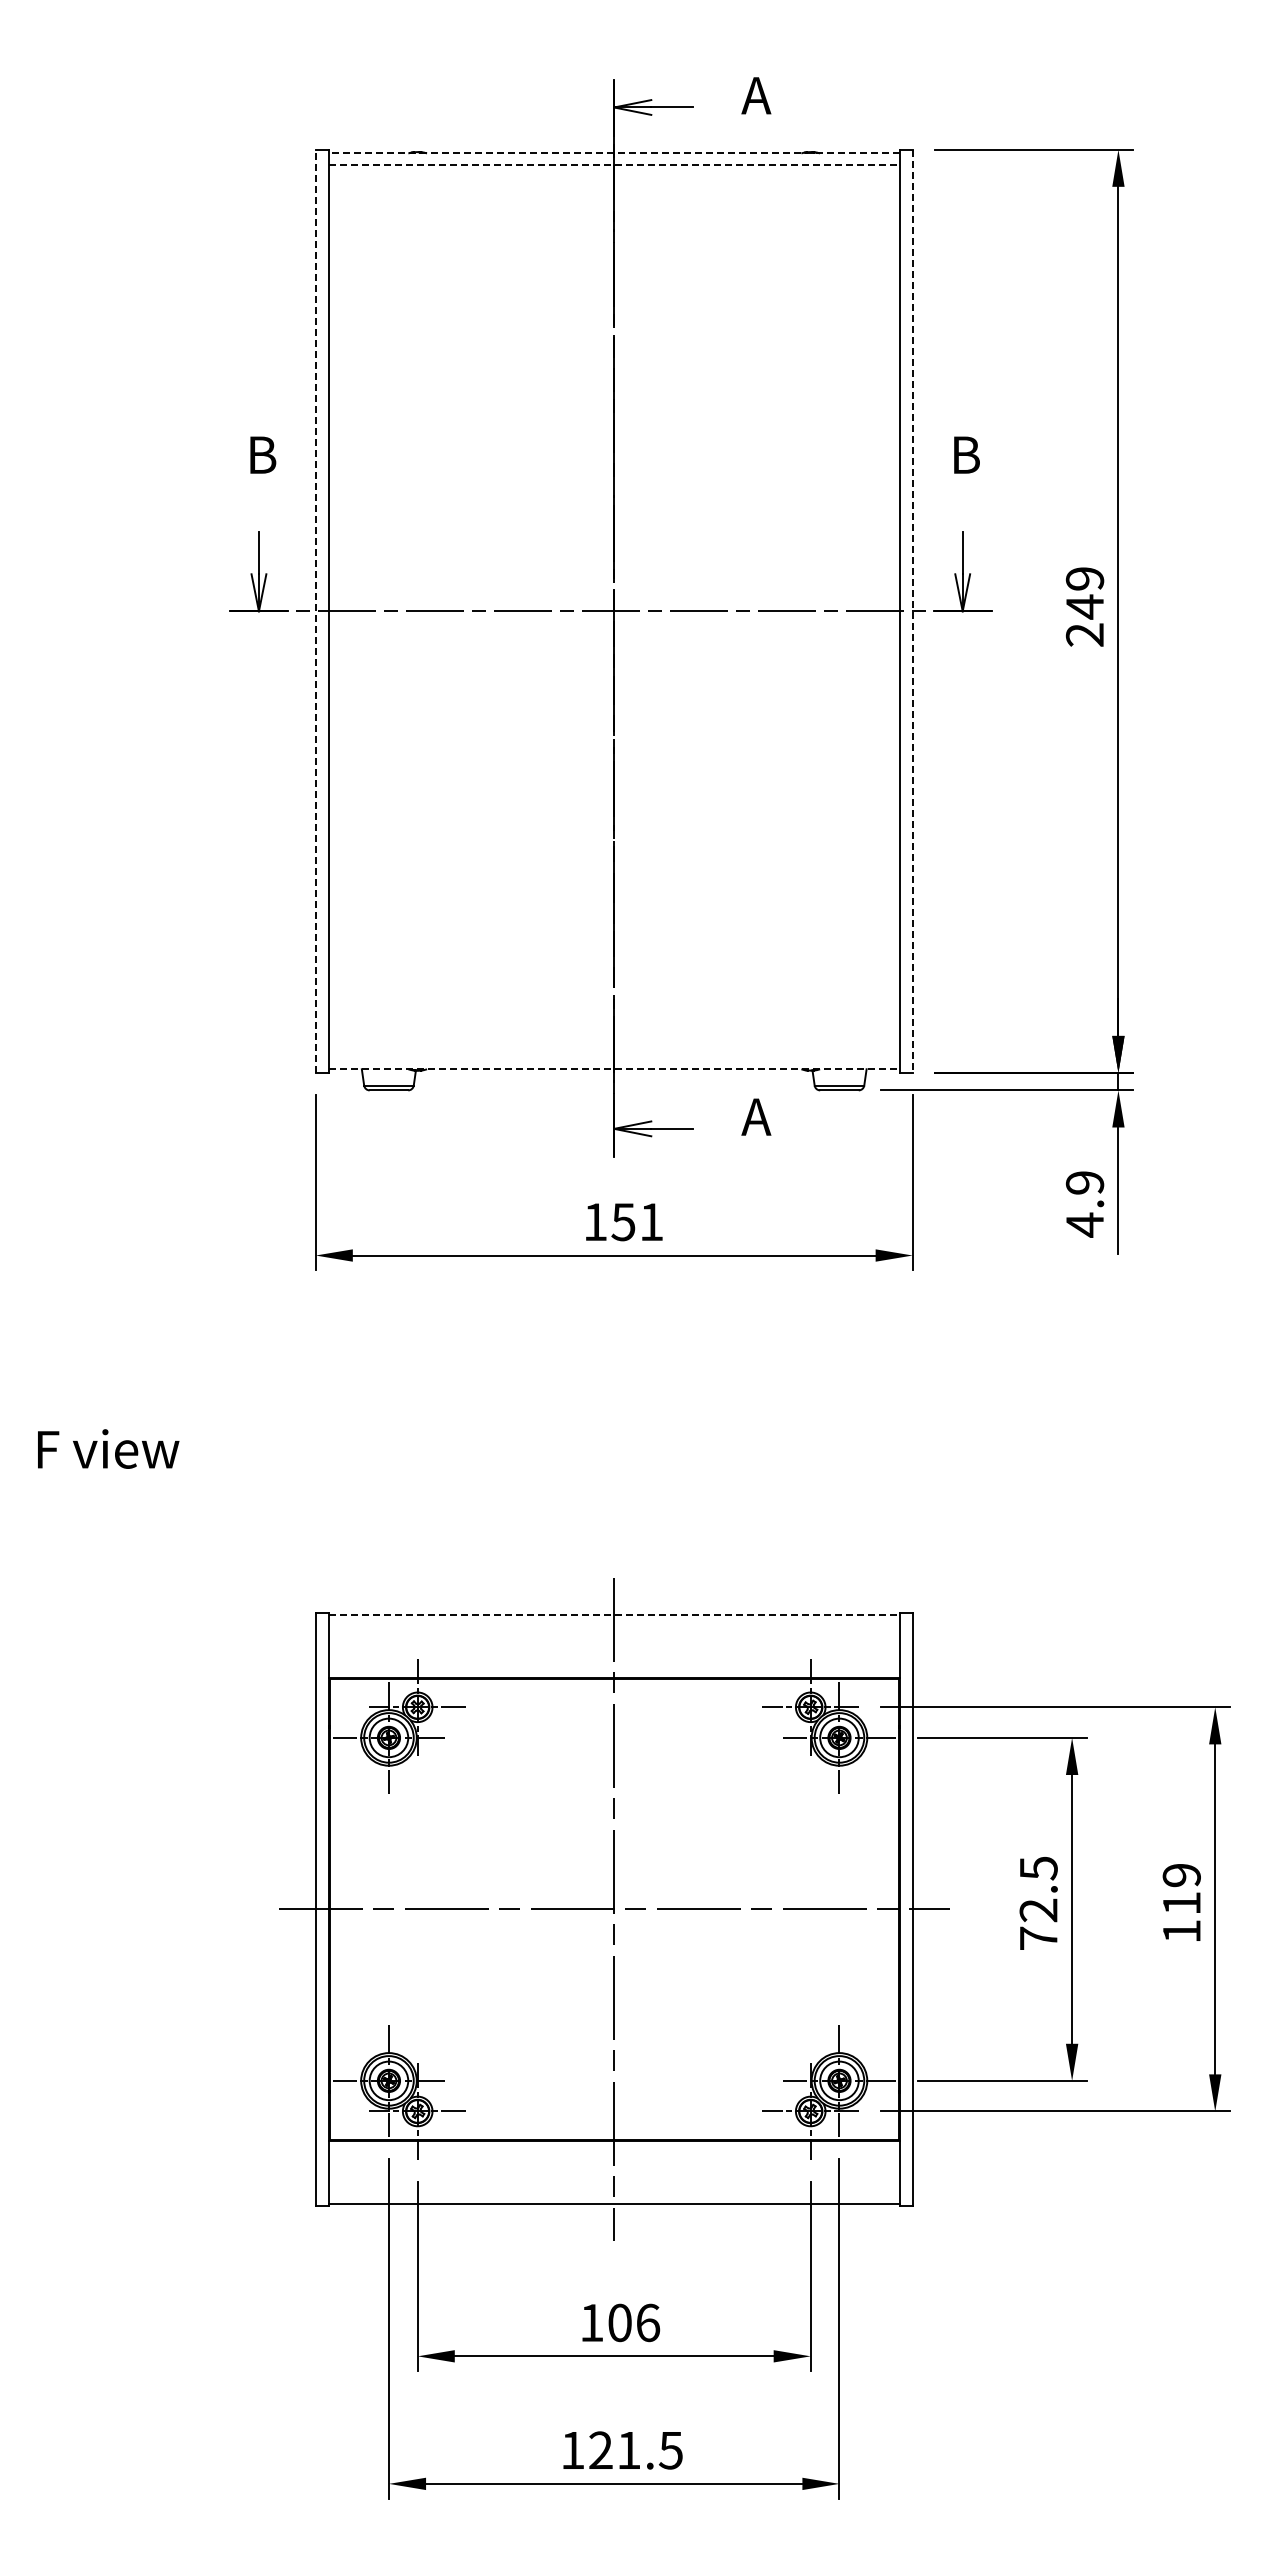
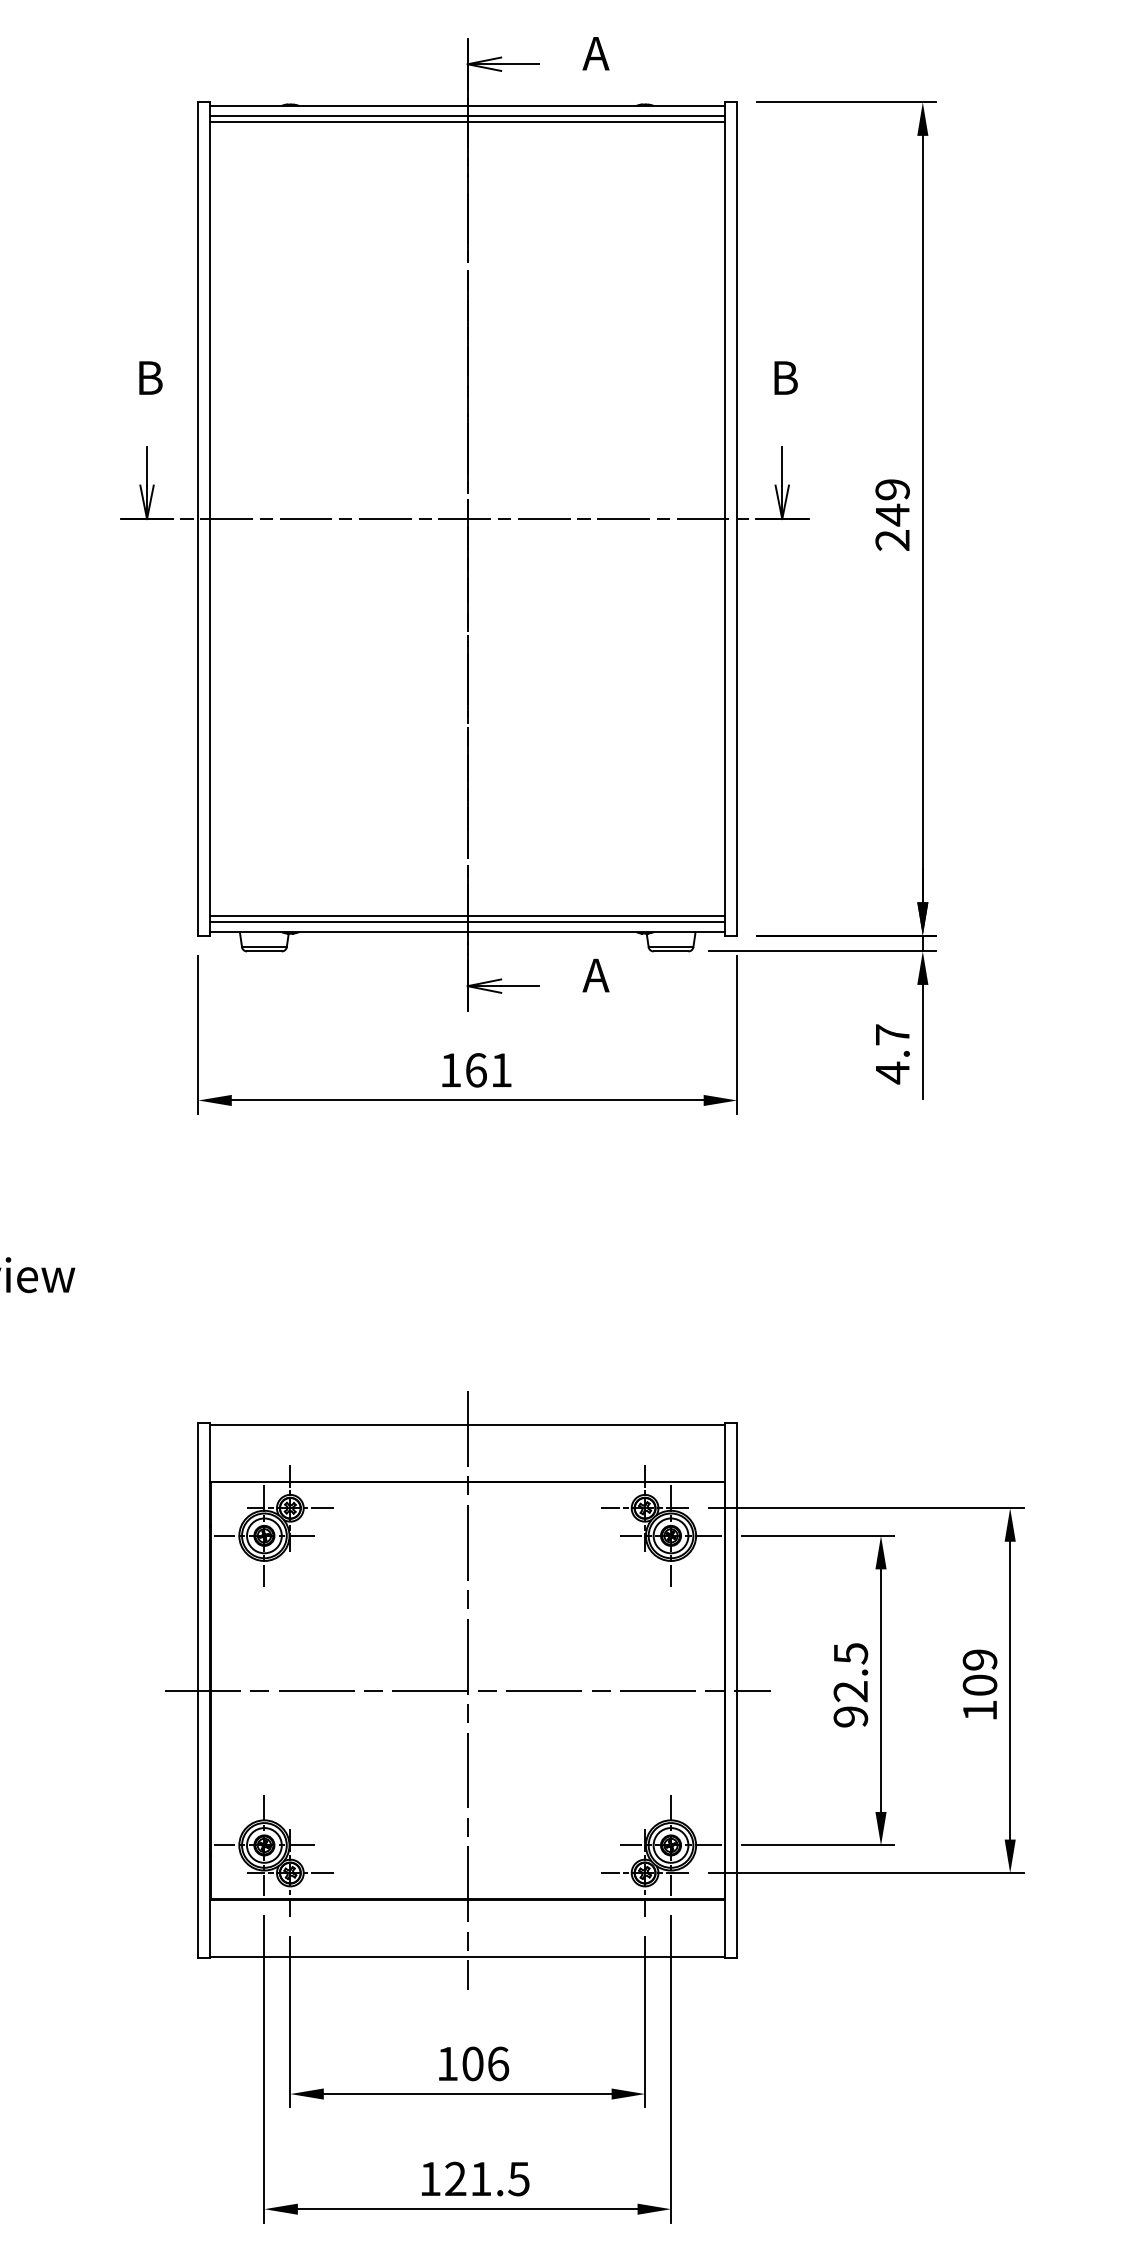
line: (613, 153) -> (467, 105), dashed -> solid
line: (614, 164) -> (467, 115), dashed -> solid
line: (613, 171) -> (467, 122), added
line: (315, 611) -> (198, 519), dashed -> solid
line: (912, 611) -> (736, 519), dashed -> solid
line: (613, 1050) -> (467, 915), added
line: (613, 1058) -> (467, 922), added
line: (614, 1069) -> (467, 932), dashed -> solid
text: (1084, 1182) -> (892, 1034), 4.9 -> 4.7
text: (623, 1222) -> (476, 1070), 151 -> 161
line: (614, 1614) -> (467, 1424), dashed -> solid
text: (1181, 1902) -> (979, 1684), 119 -> 109
text: (1038, 1938) -> (850, 1716), 72.5 -> 92.5

